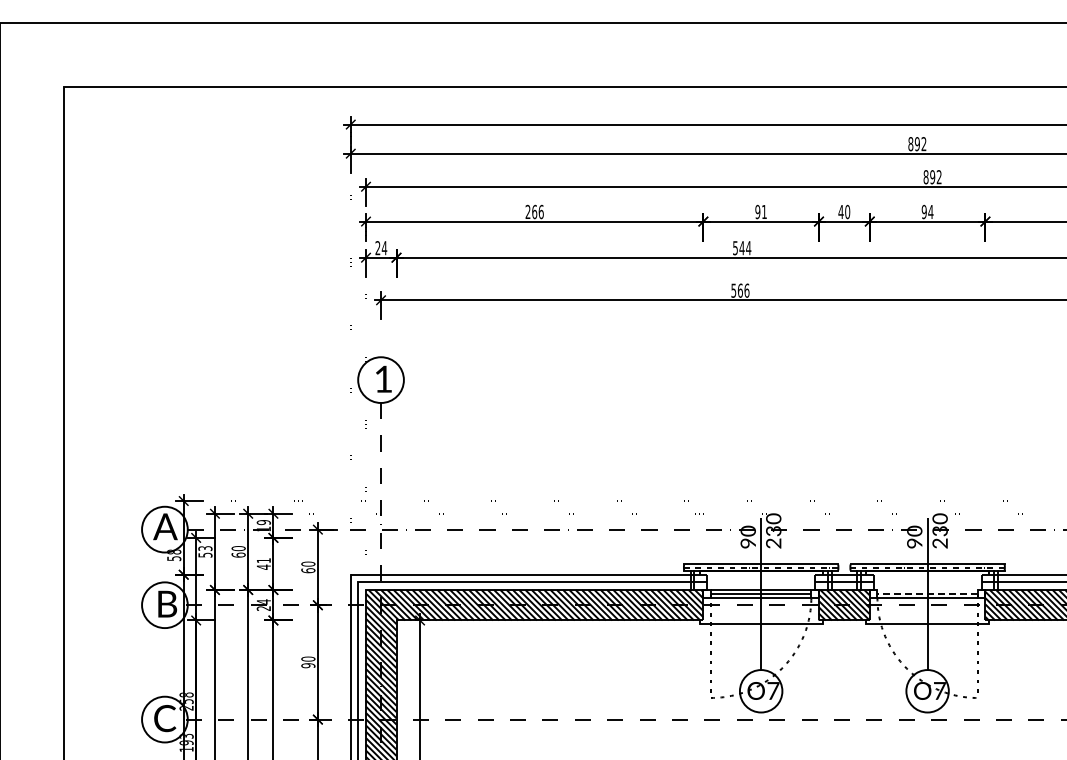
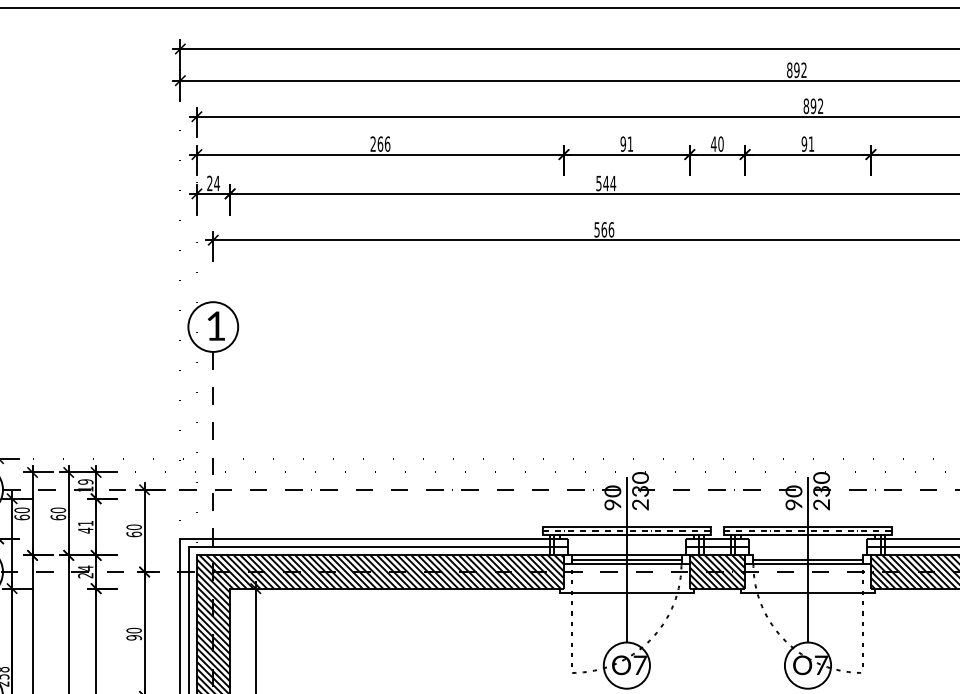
text: (930, 211) -> (811, 143), 94 -> 91
text: (205, 551) -> (22, 513), 53 -> 60
line: (927, 593) -> (807, 559), dashed -> solid

